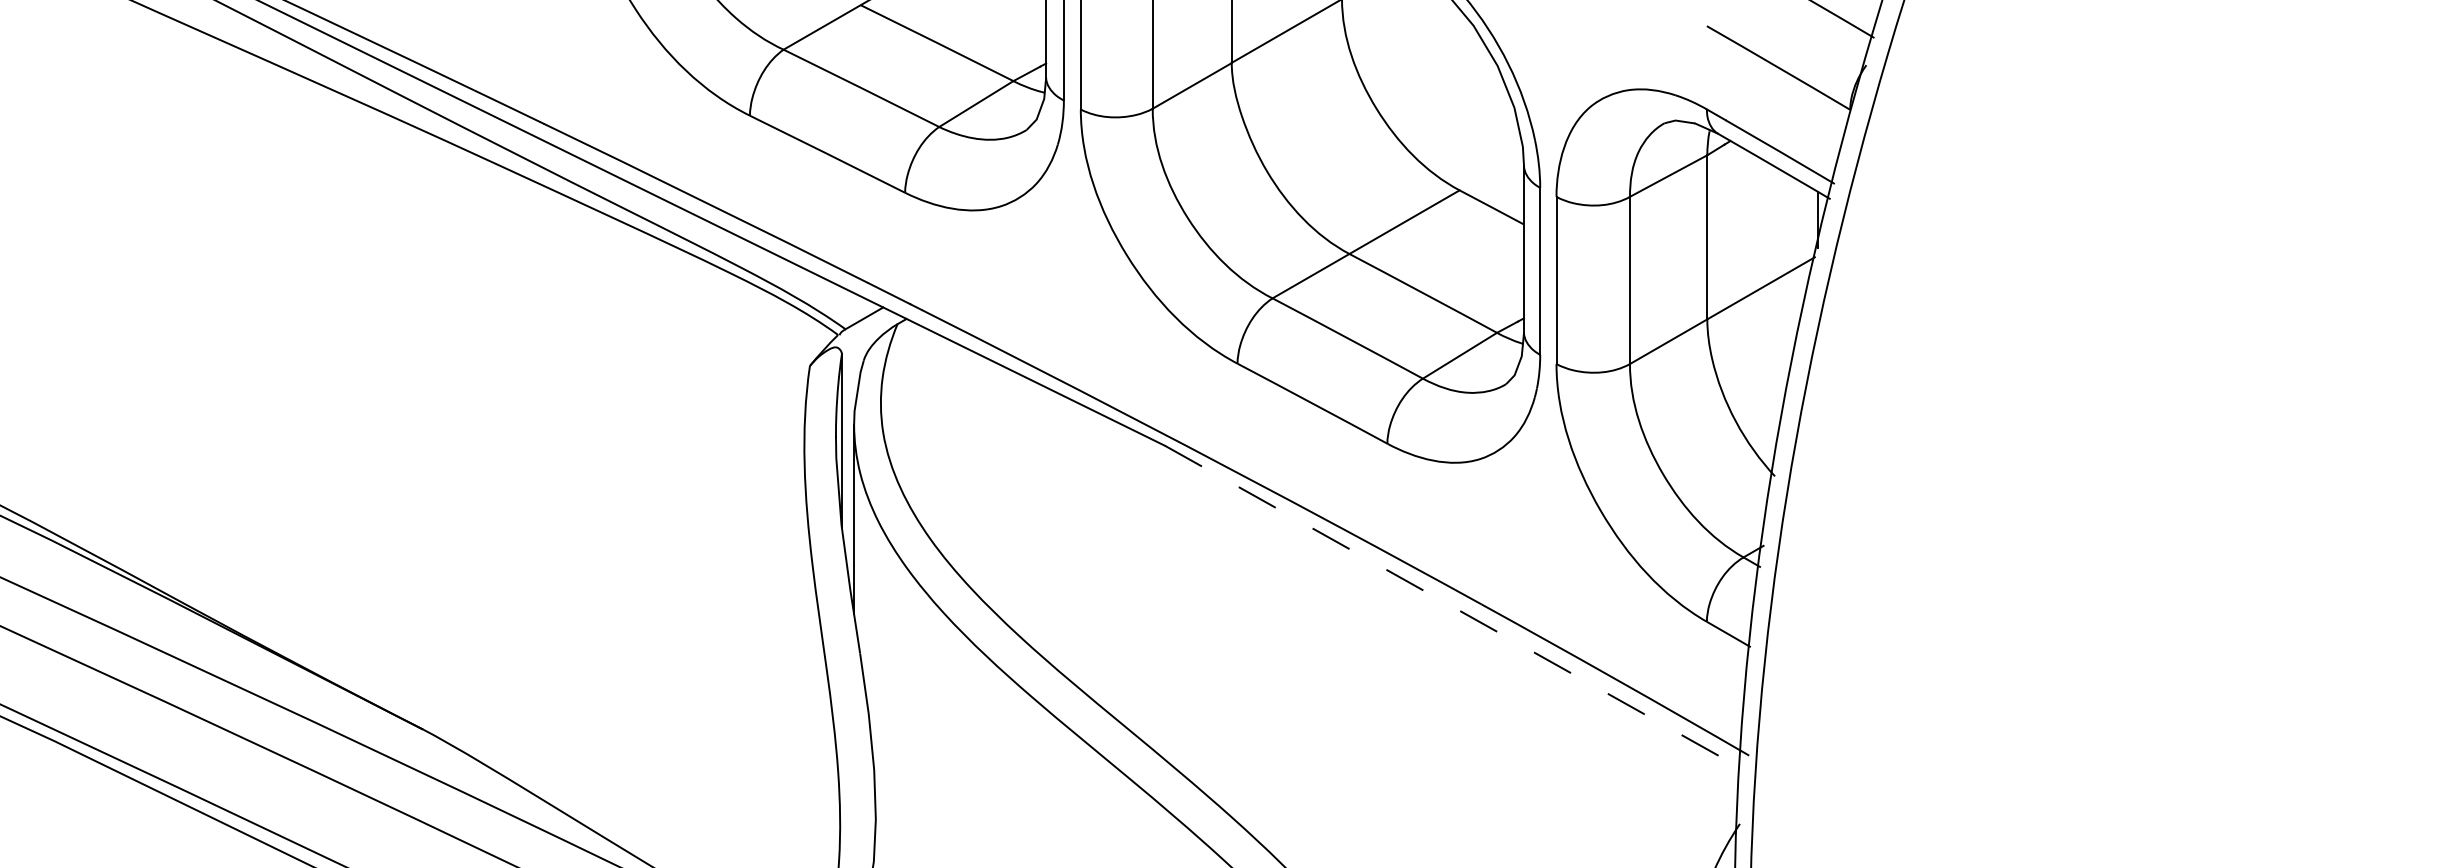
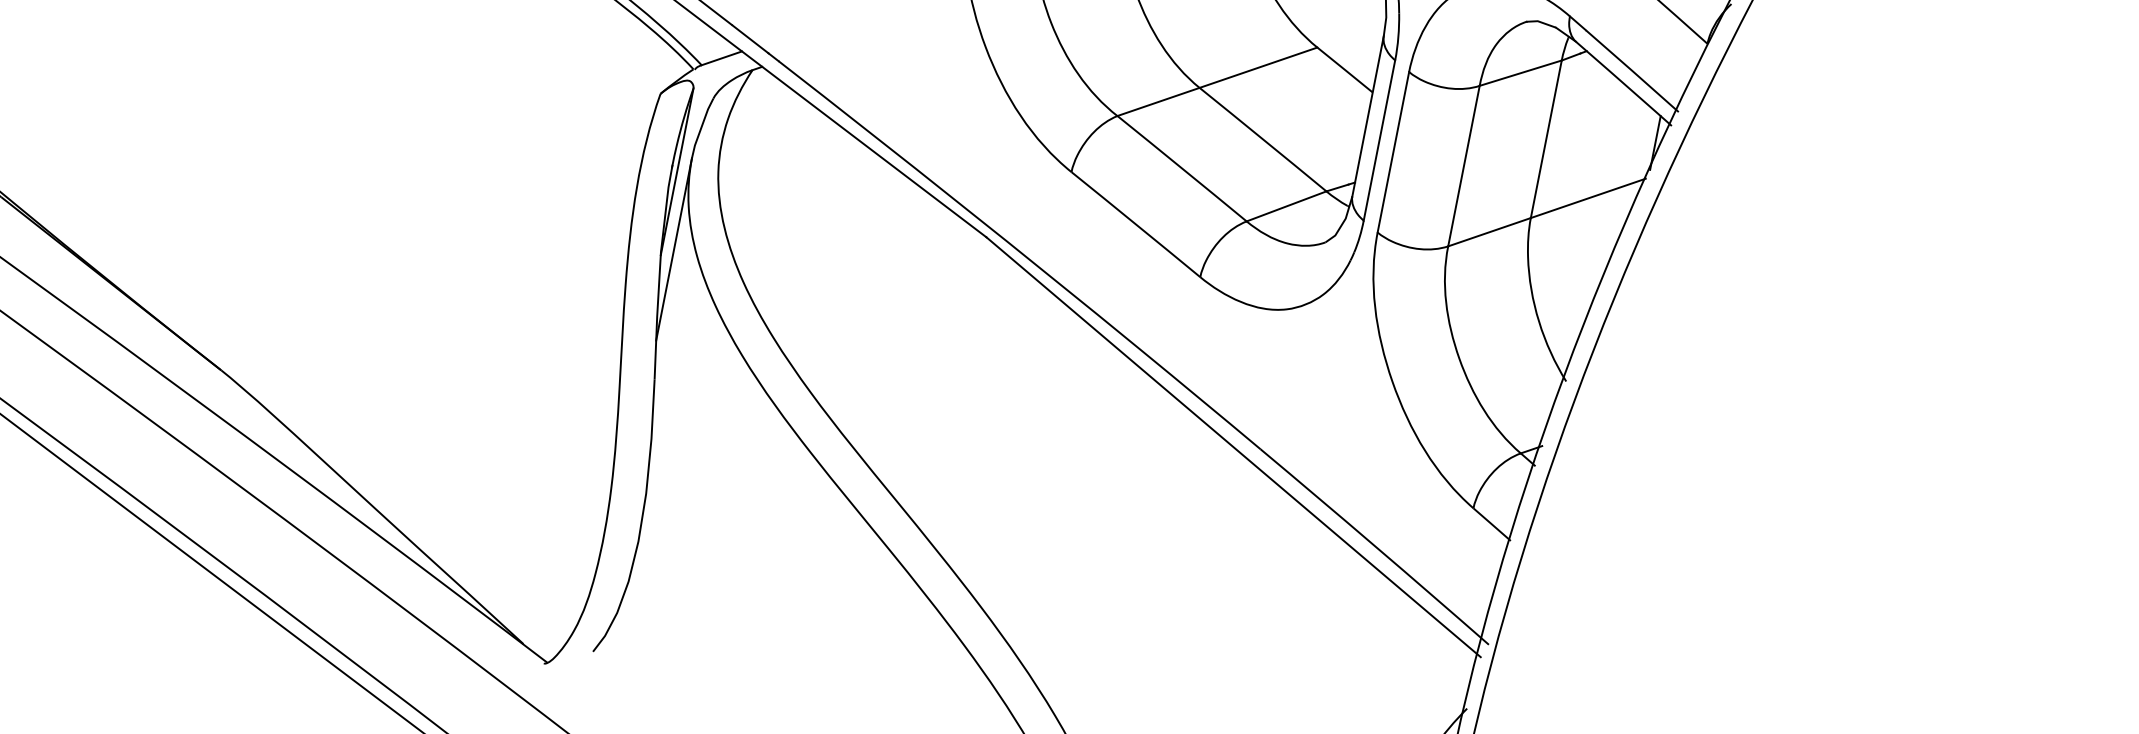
line: (1454, 607) -> (1233, 447), dashed -> solid

